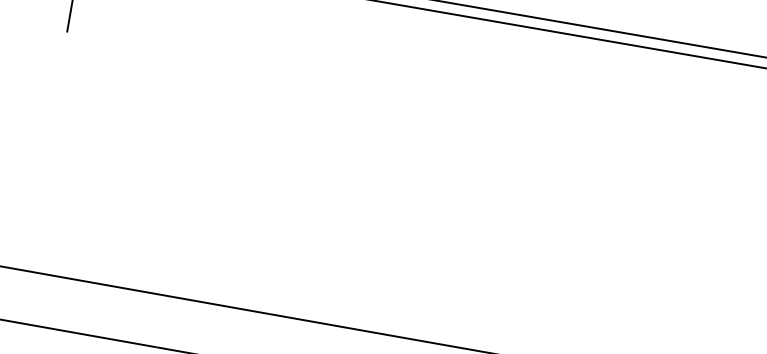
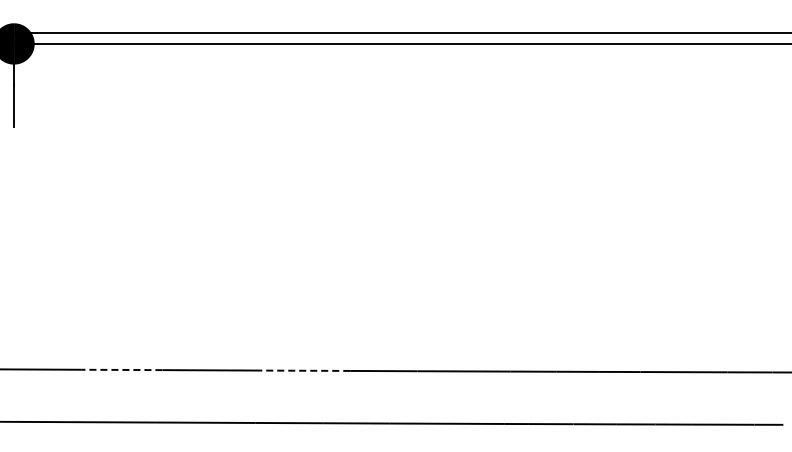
line: (131, 289) -> (121, 369), solid -> dashed
line: (312, 321) -> (305, 370), solid -> dashed

